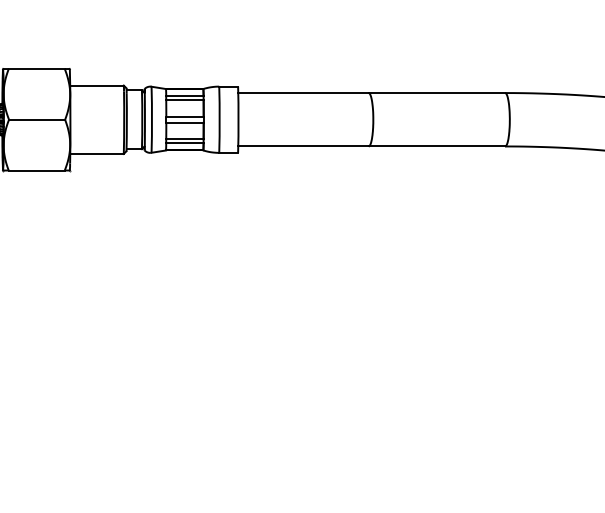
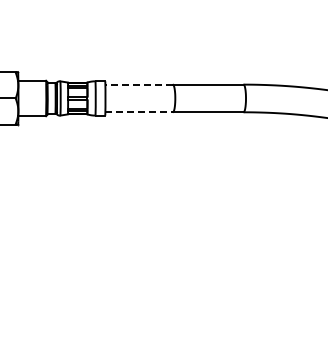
line: (304, 92) -> (139, 84), solid -> dashed
line: (304, 146) -> (139, 112), solid -> dashed

